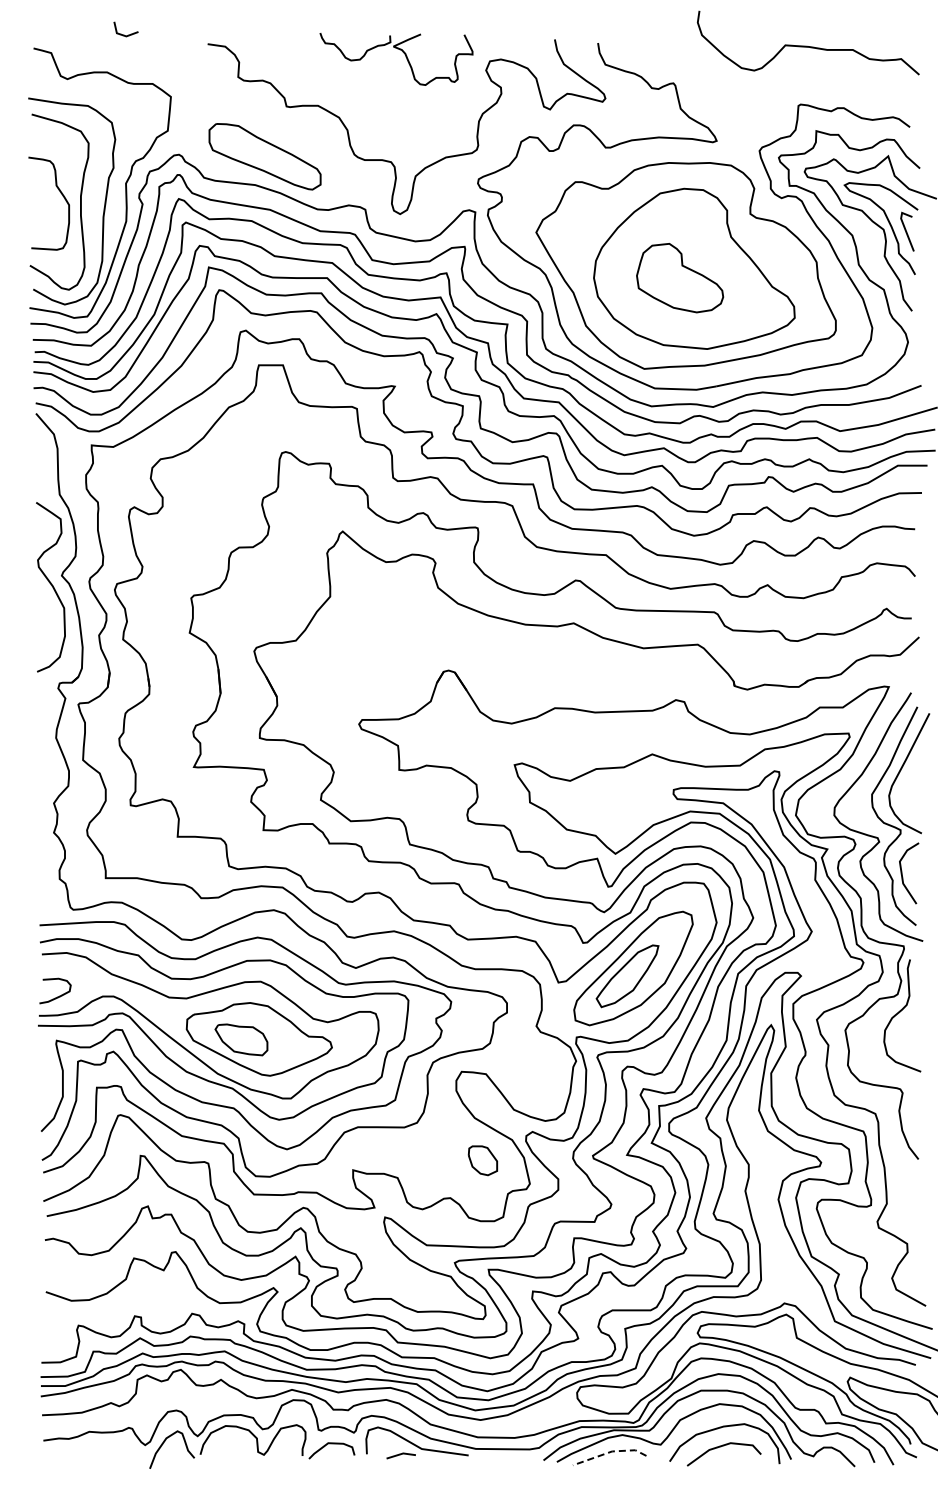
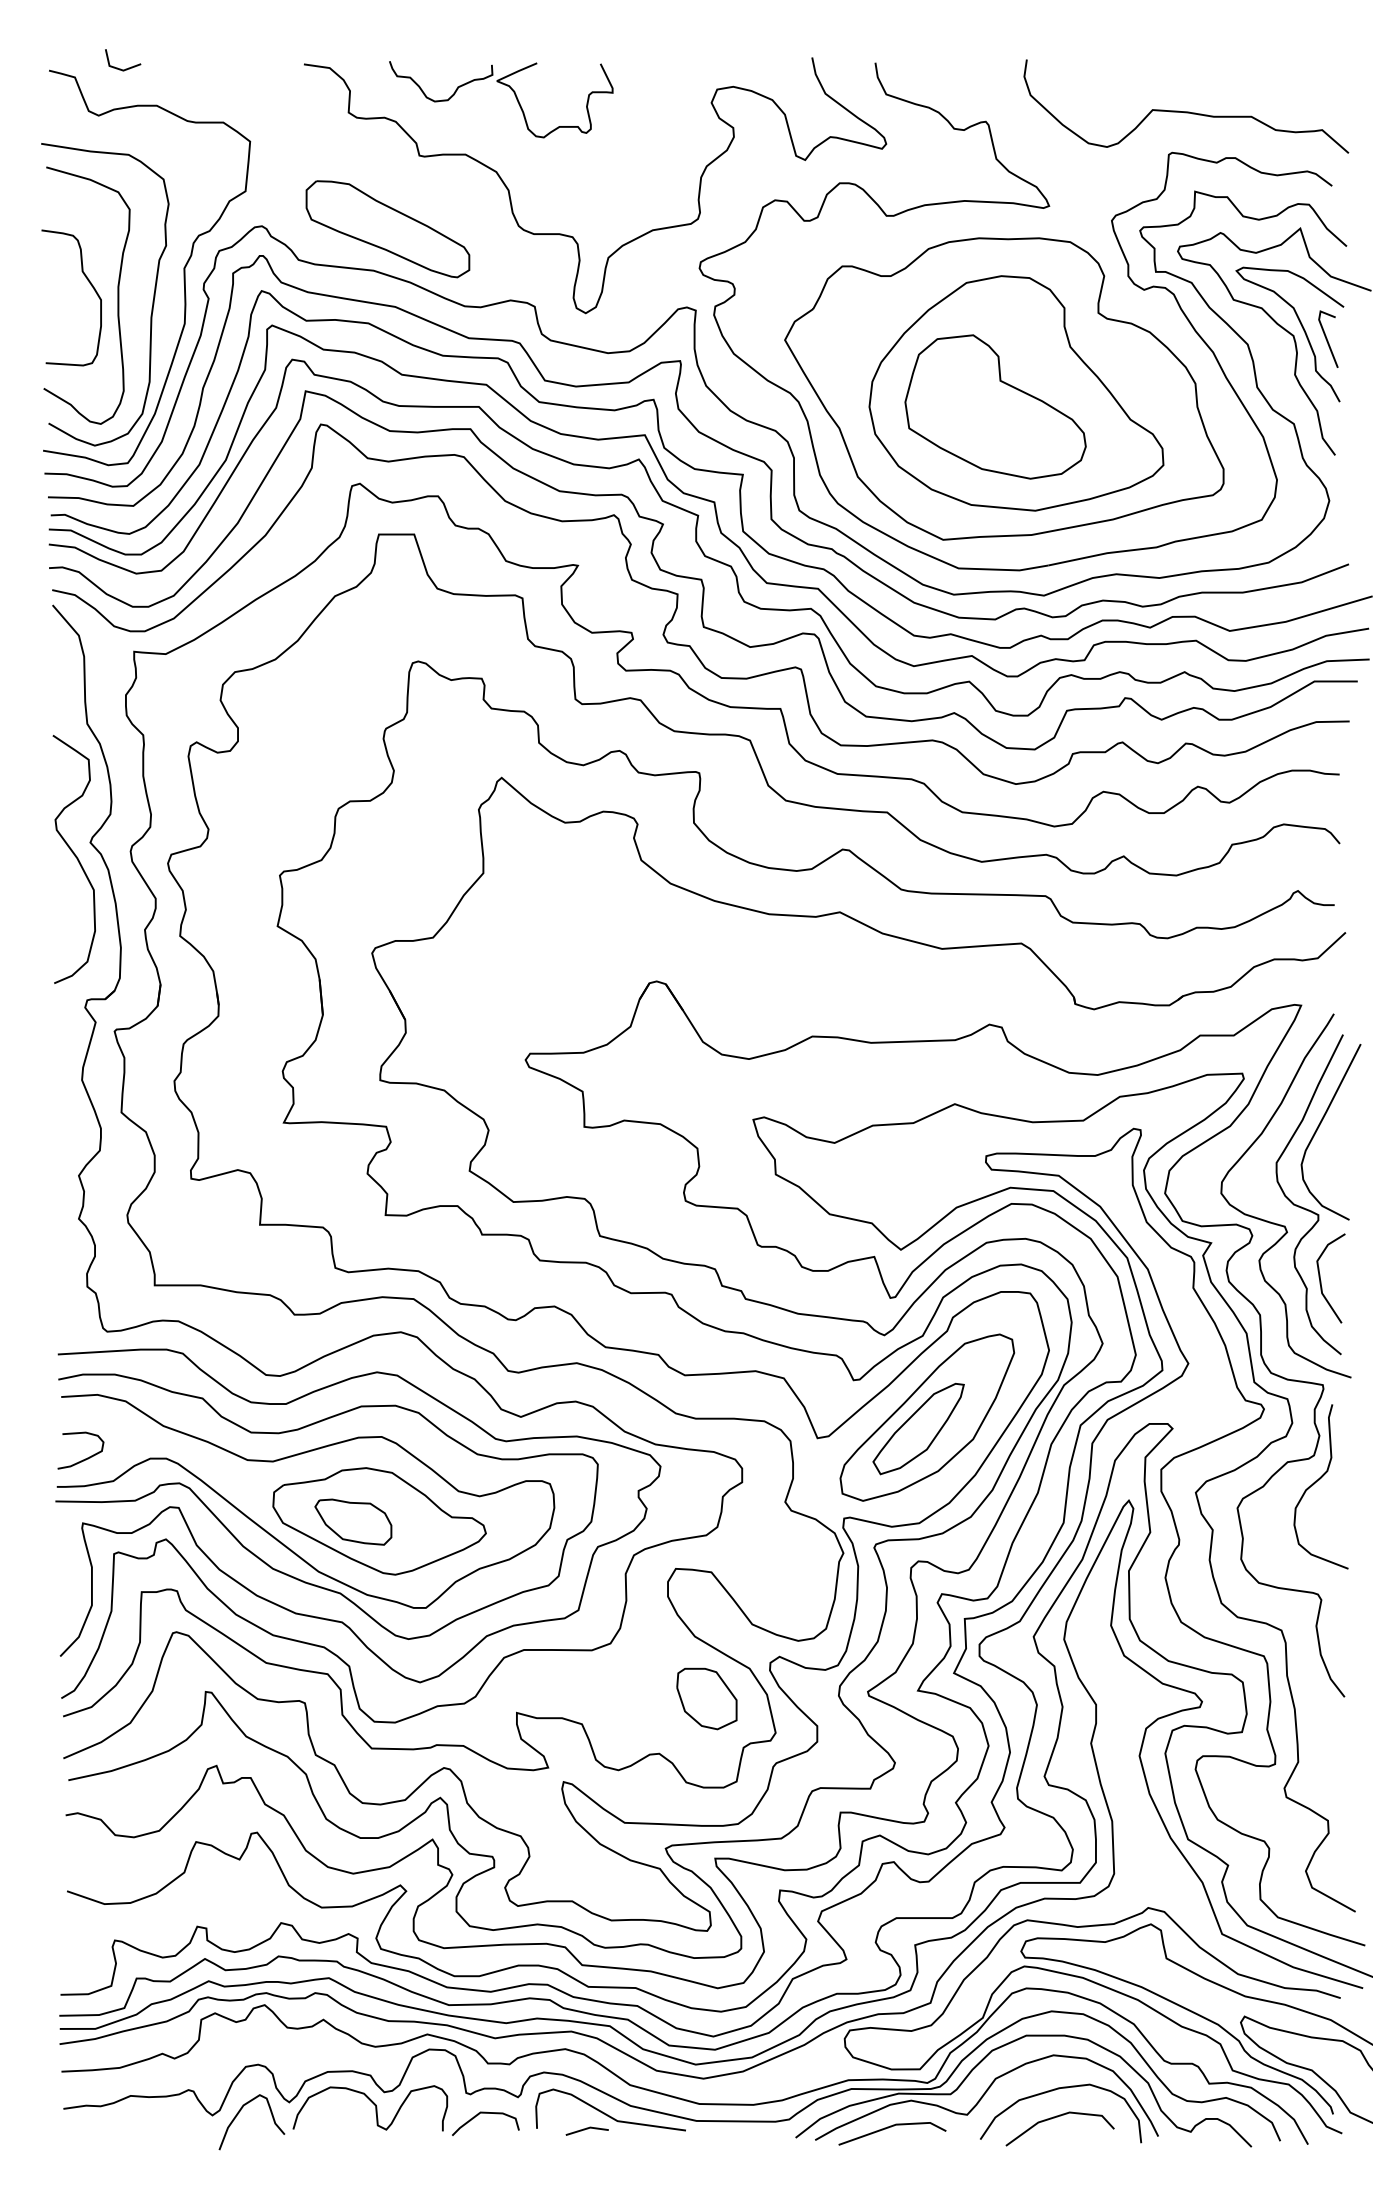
line: (124, 34) -> (120, 67), moved
curve: (807, 45) -> (1184, 110), moved
part: (402, 52) -> (510, 89), moved
part: (679, 277) -> (994, 405), size x1.43
part: (482, 1160) -> (706, 1698), size x1.43
line: (610, 1452) -> (893, 2126), dashed -> solid

